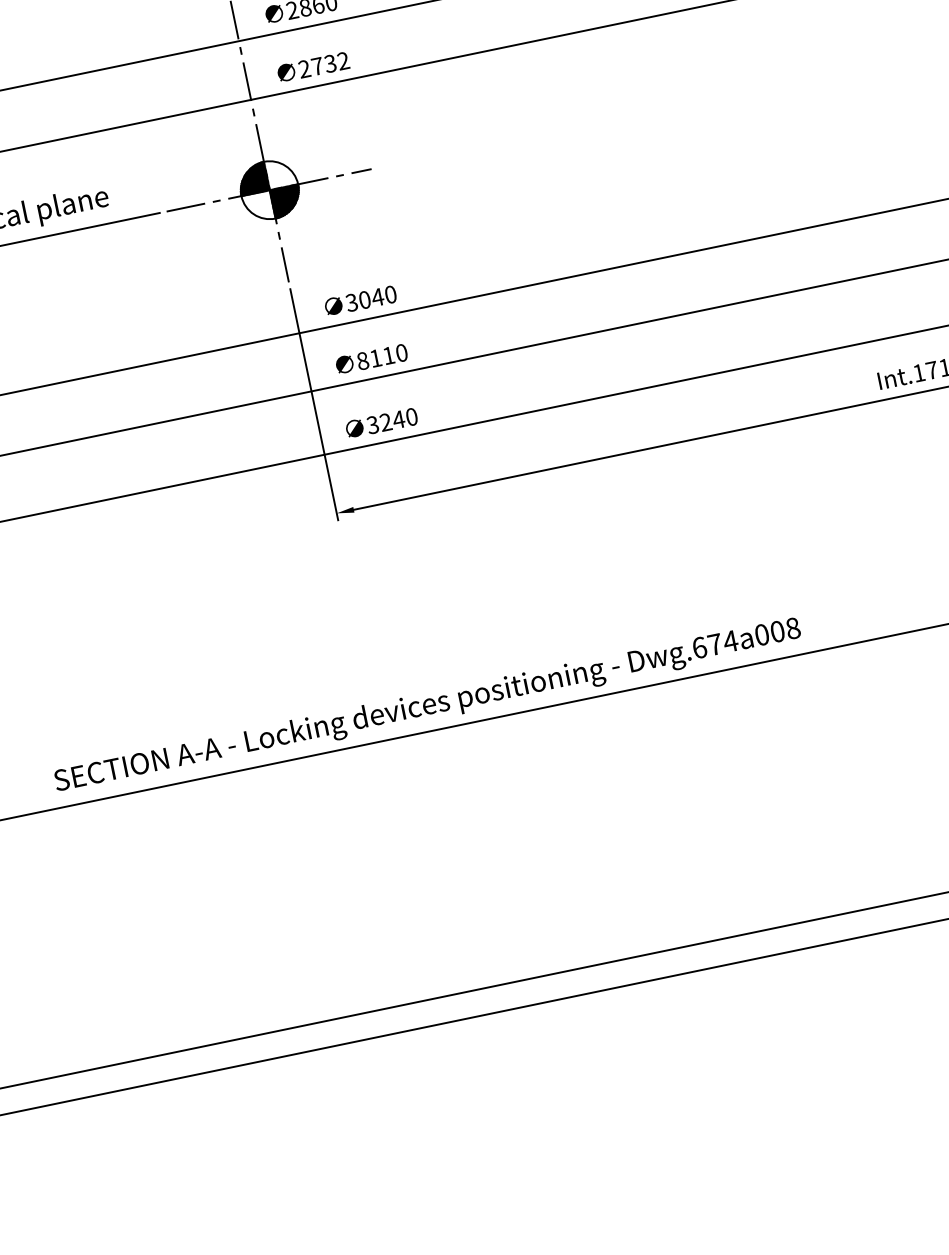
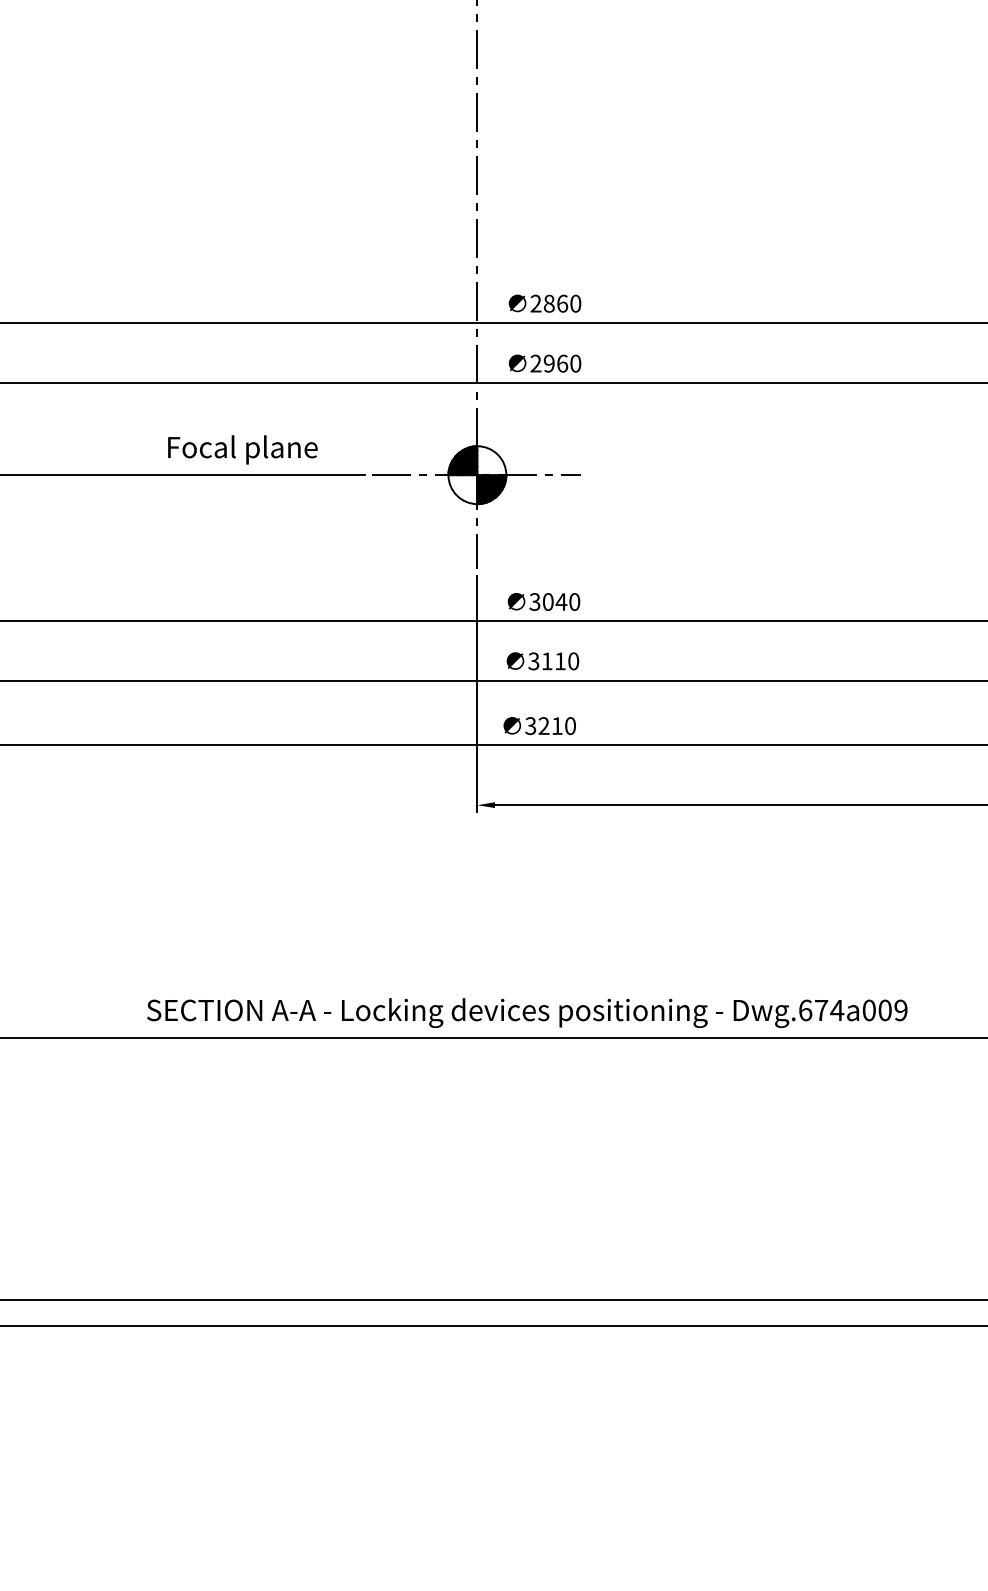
text: (330, 63) -> (562, 363), 2732 -> 2960
text: (362, 361) -> (533, 661), 8110 -> 3110
text: (398, 419) -> (557, 725), 3240 -> 3210
text: (792, 628) -> (900, 1010), Dwg.674a008 -> Dwg.674a009

